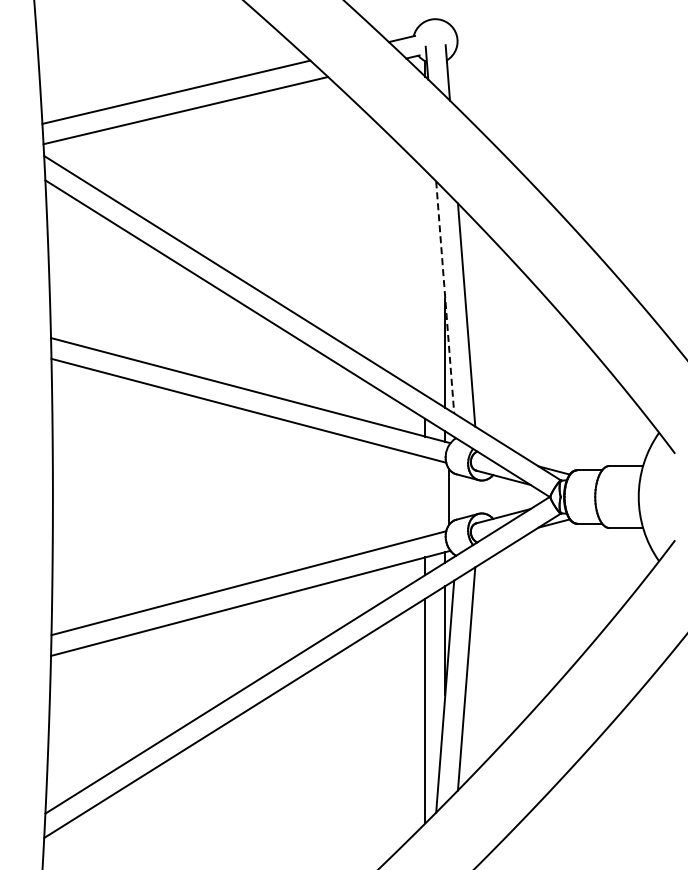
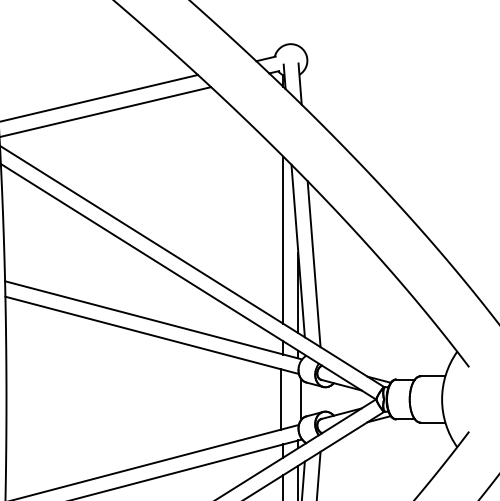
line: (425, 282) -> (283, 239), added
line: (445, 297) -> (298, 251), dashed -> solid
line: (421, 496) -> (280, 399), added

